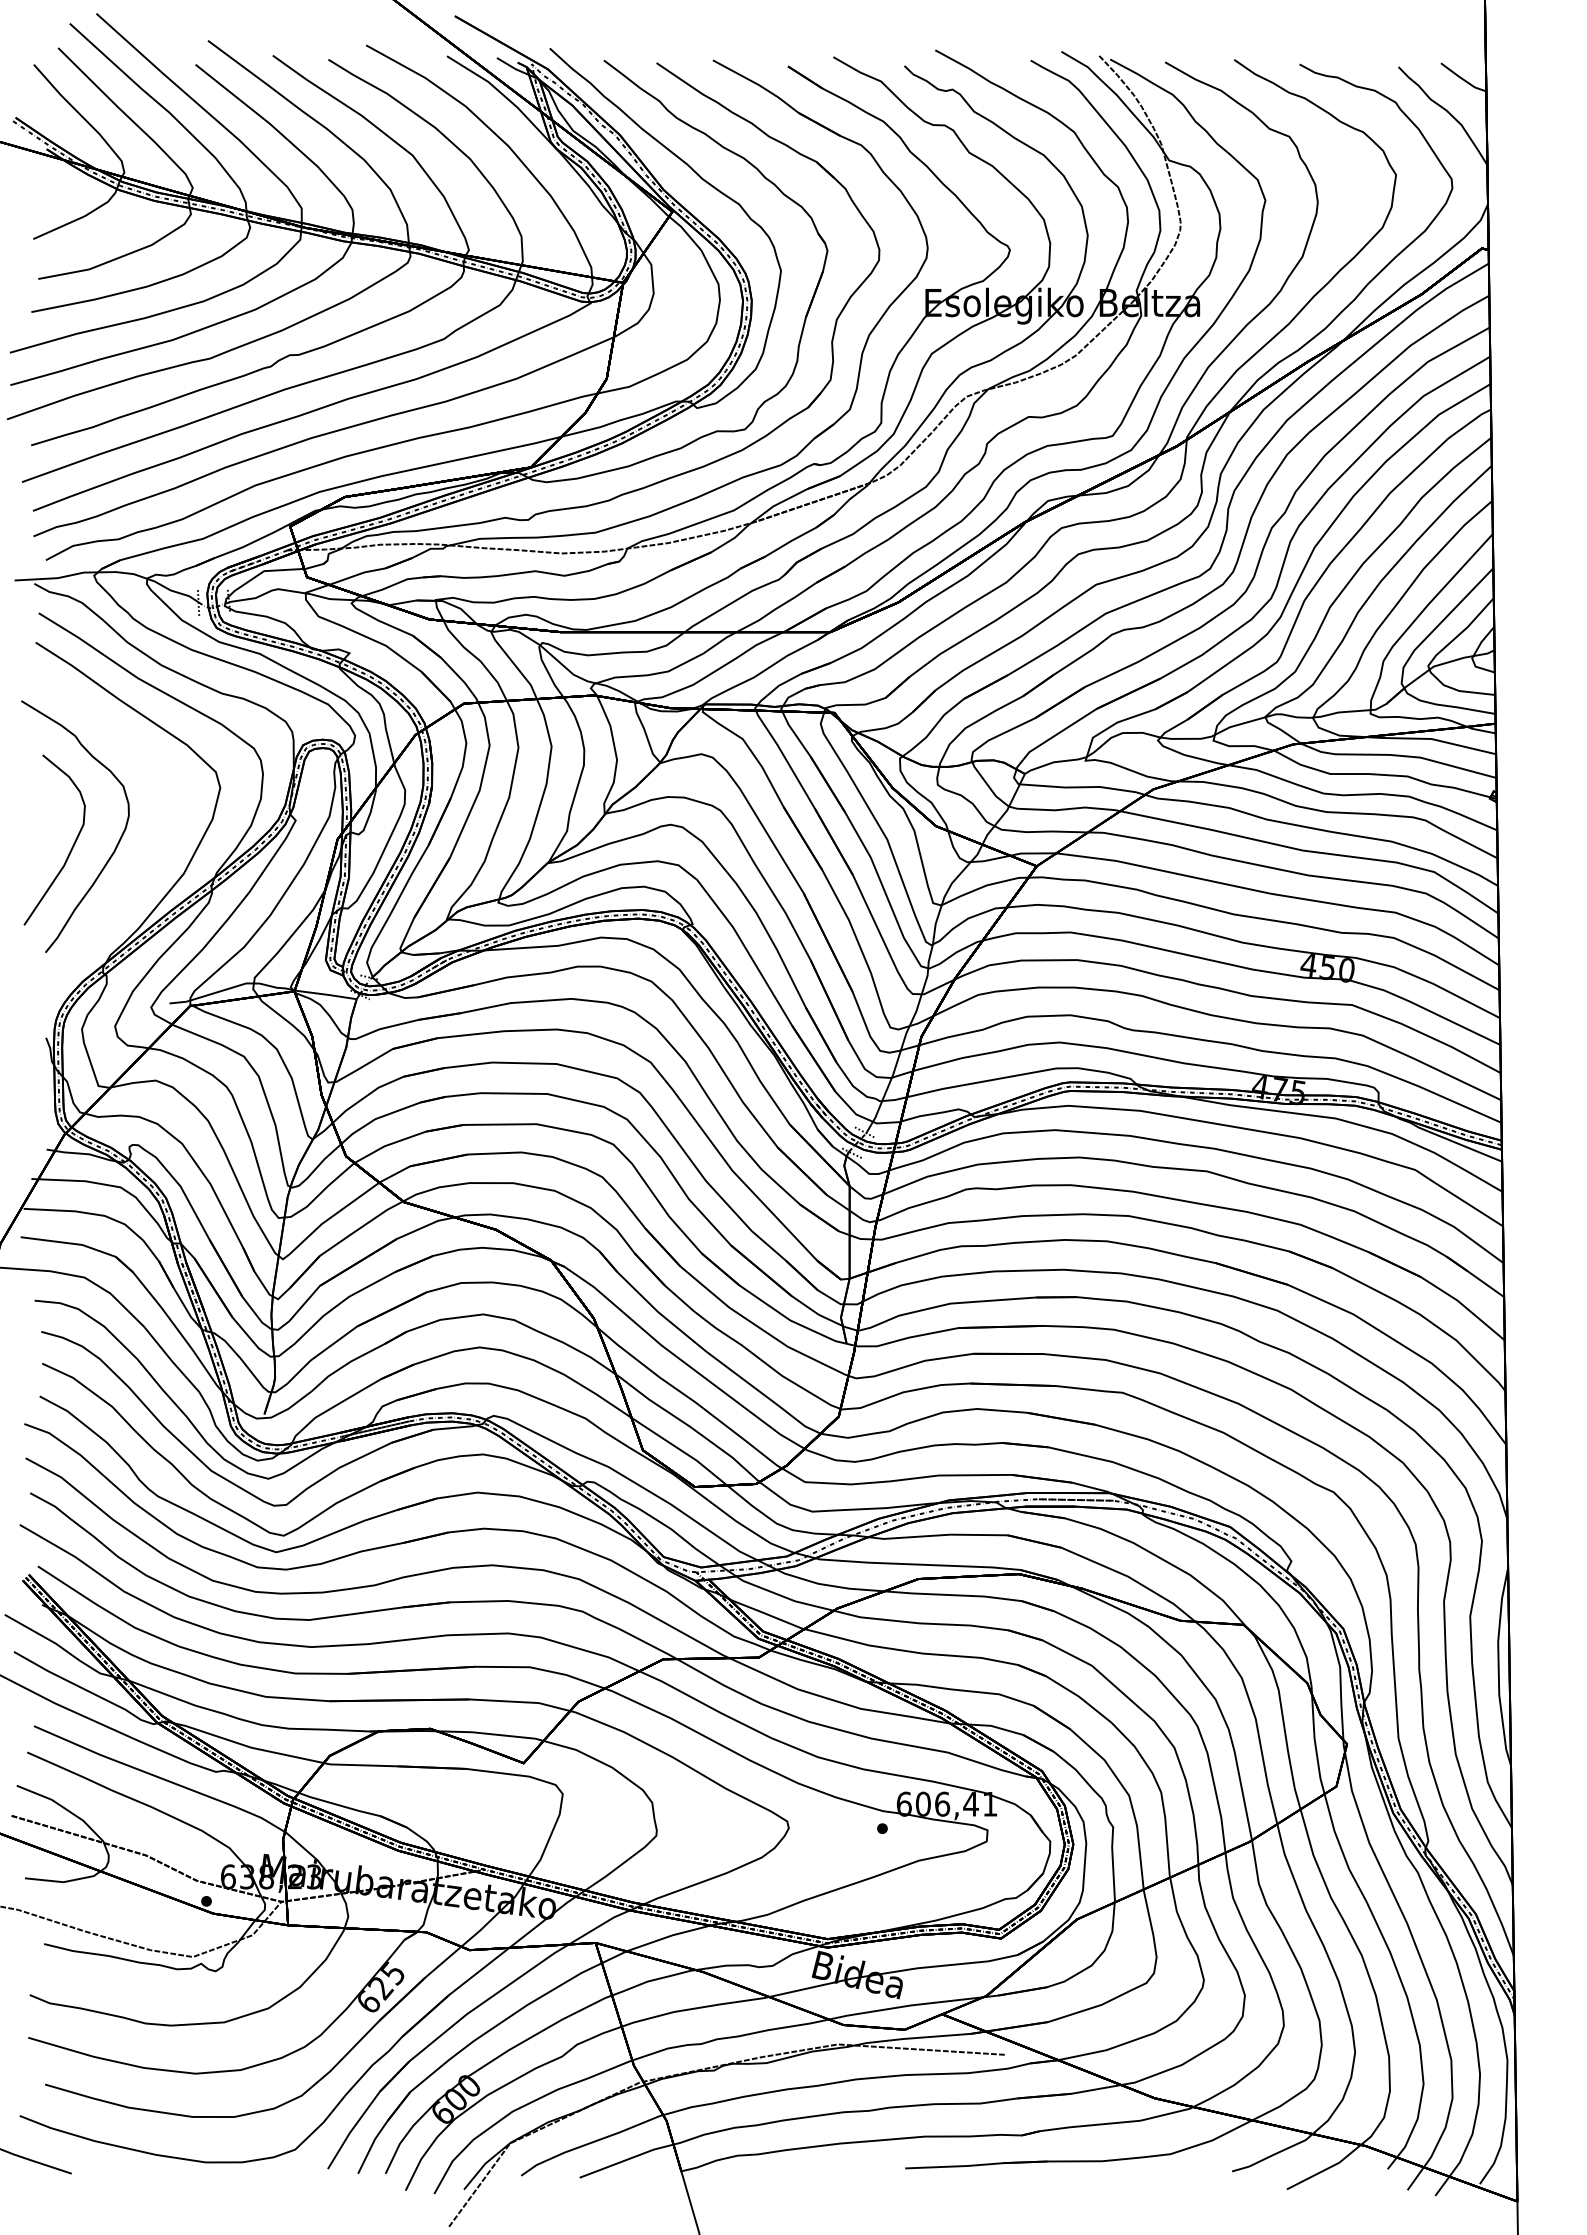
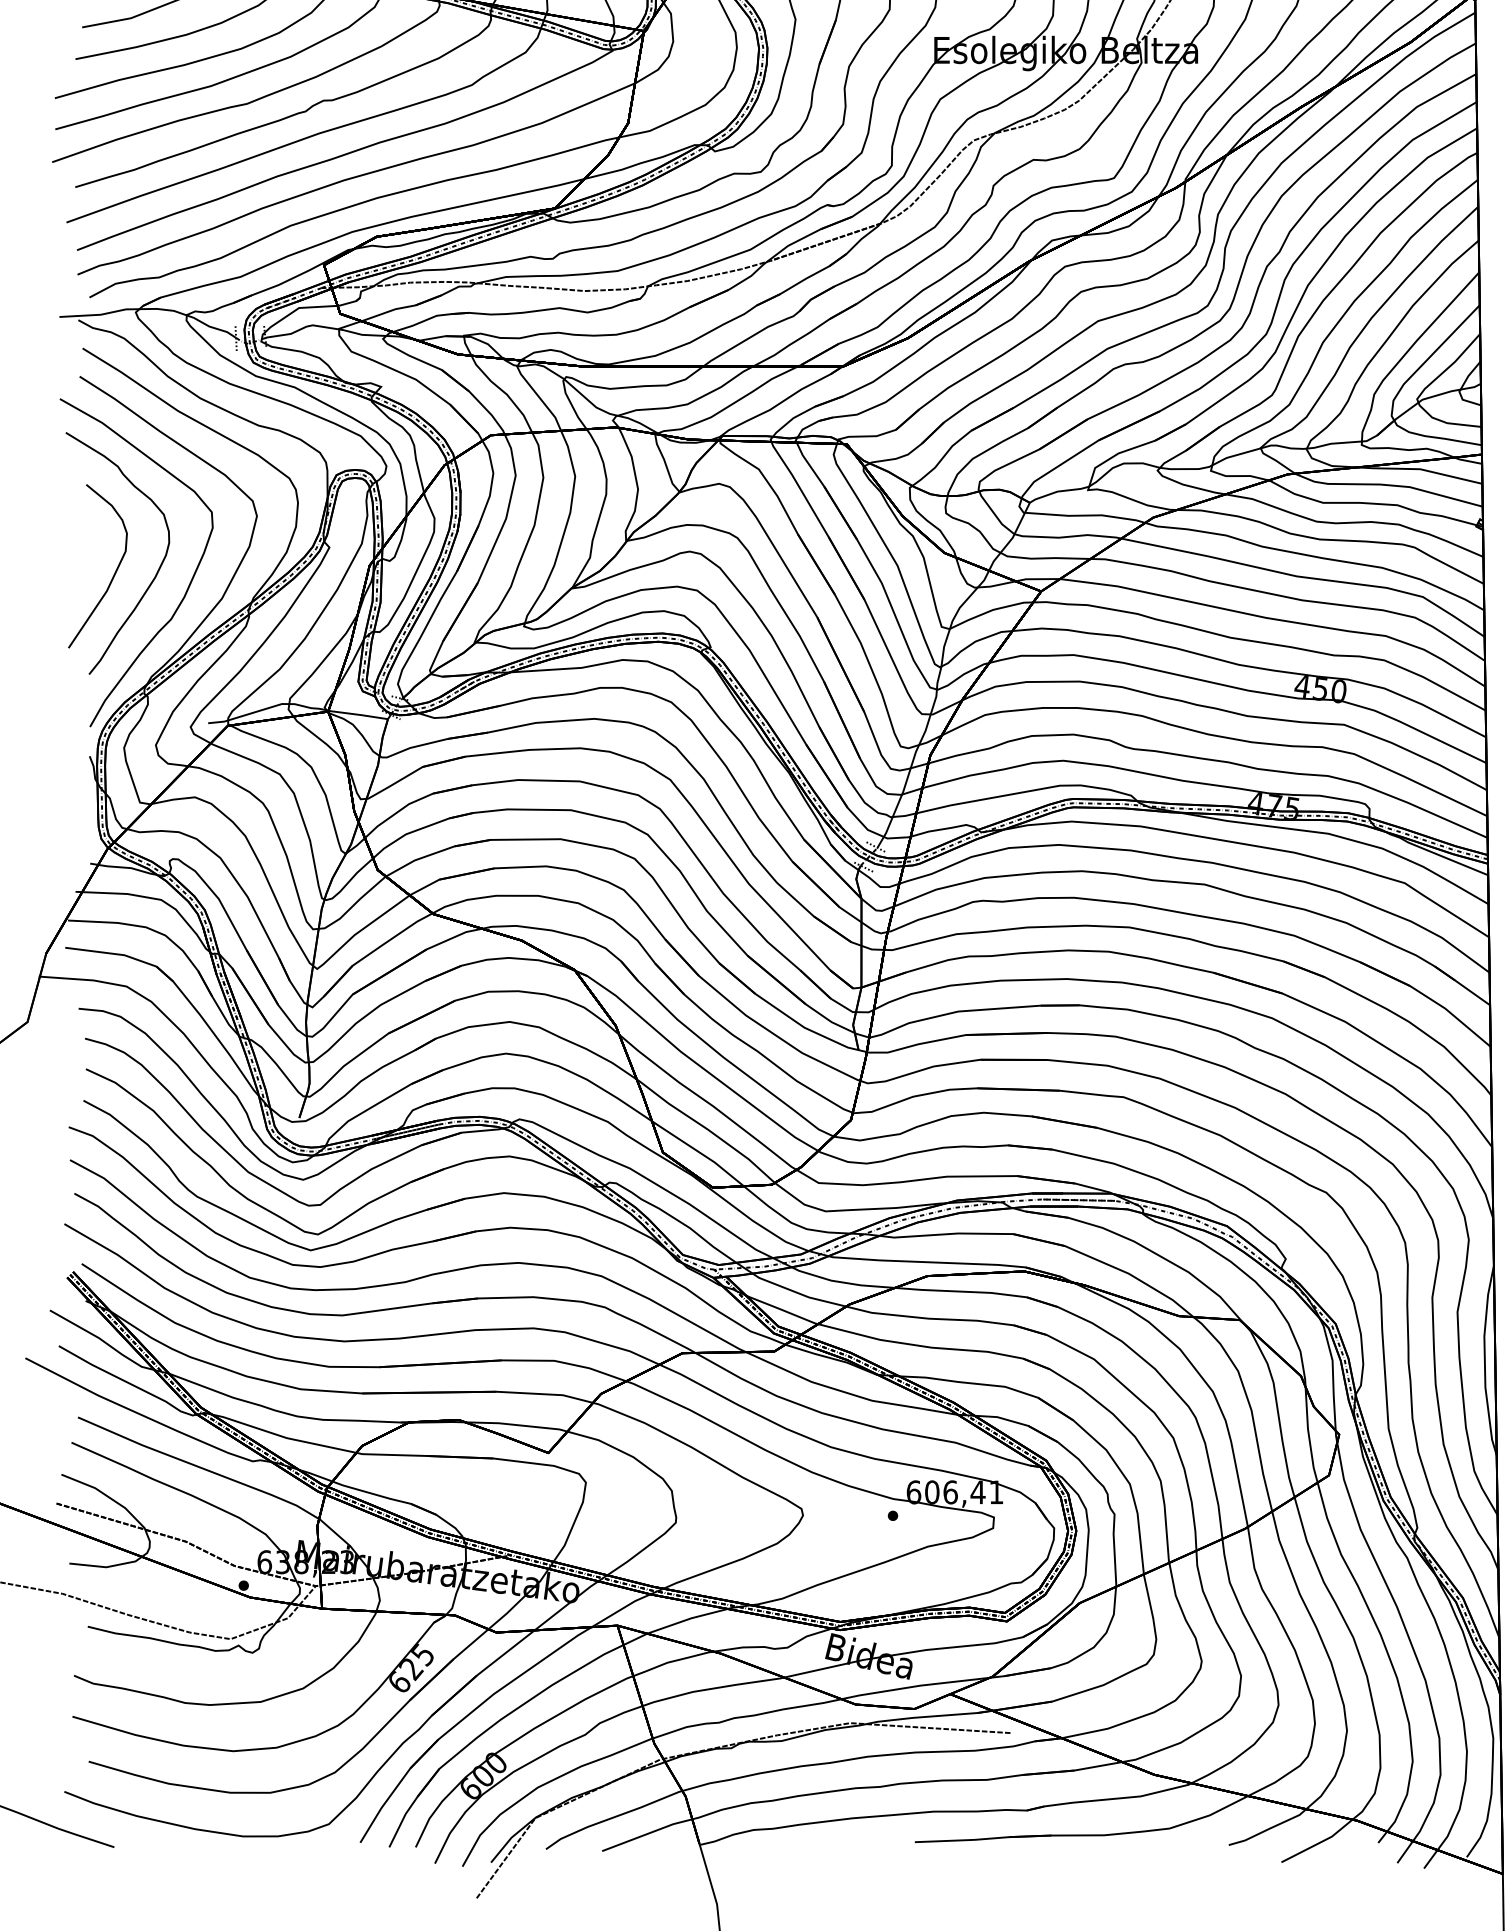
curve: (148, 860) -> (188, 585), added

